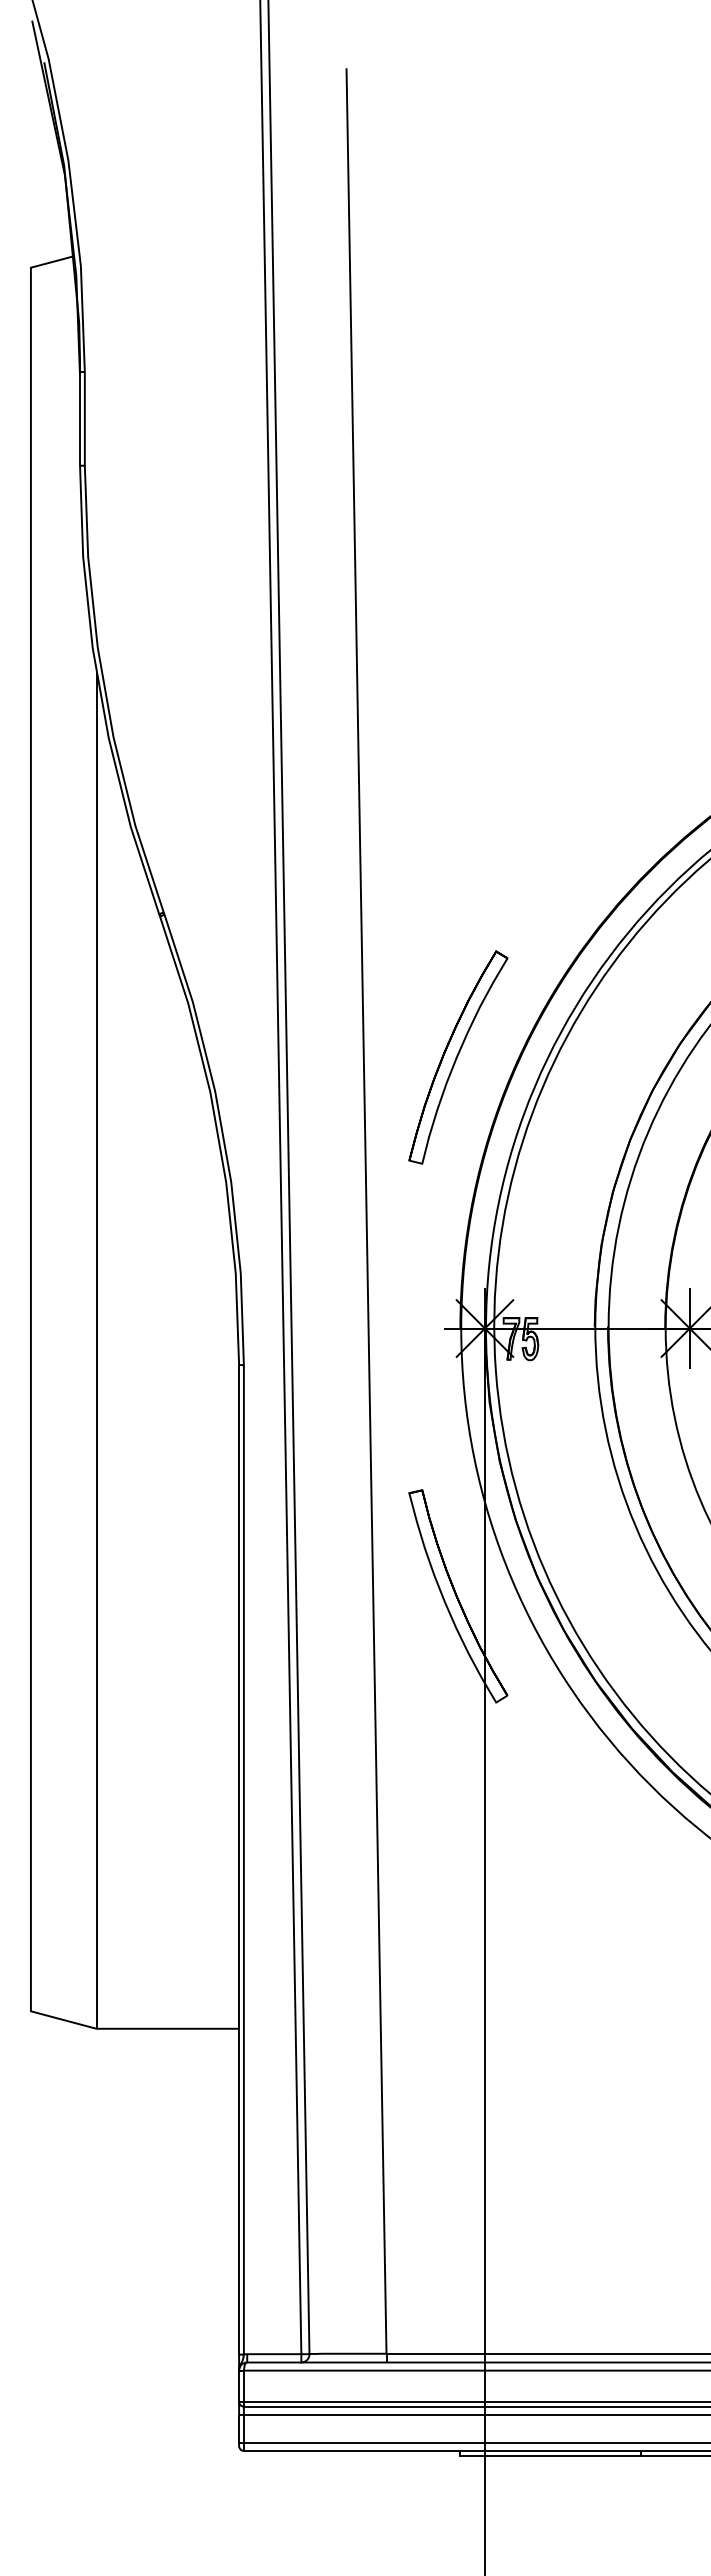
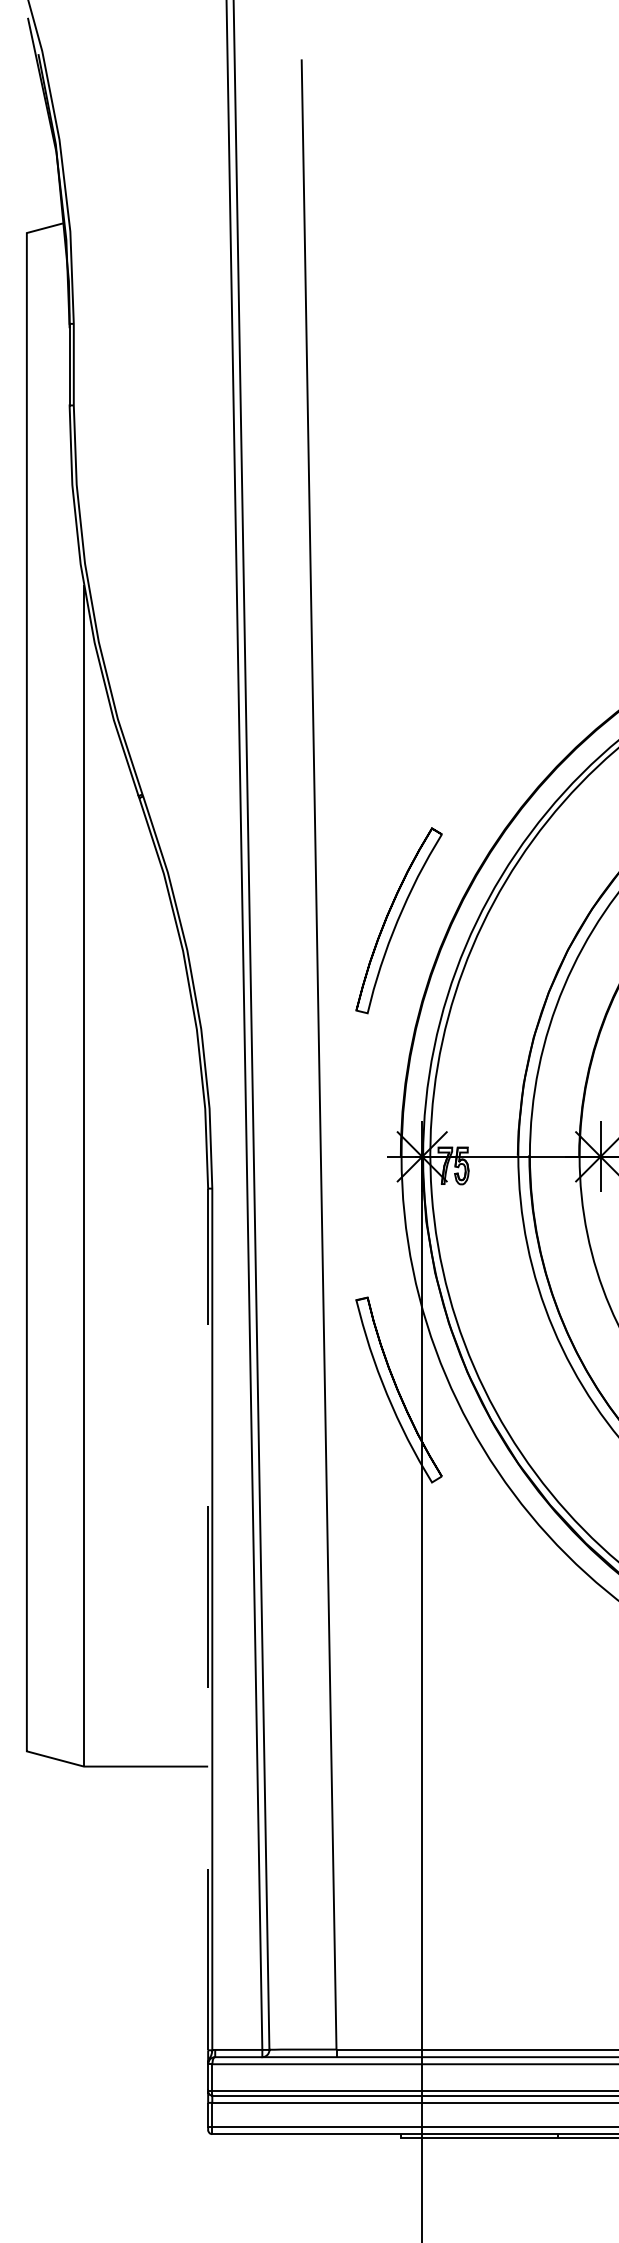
line: (239, 1859) -> (208, 1619), solid -> dashed

